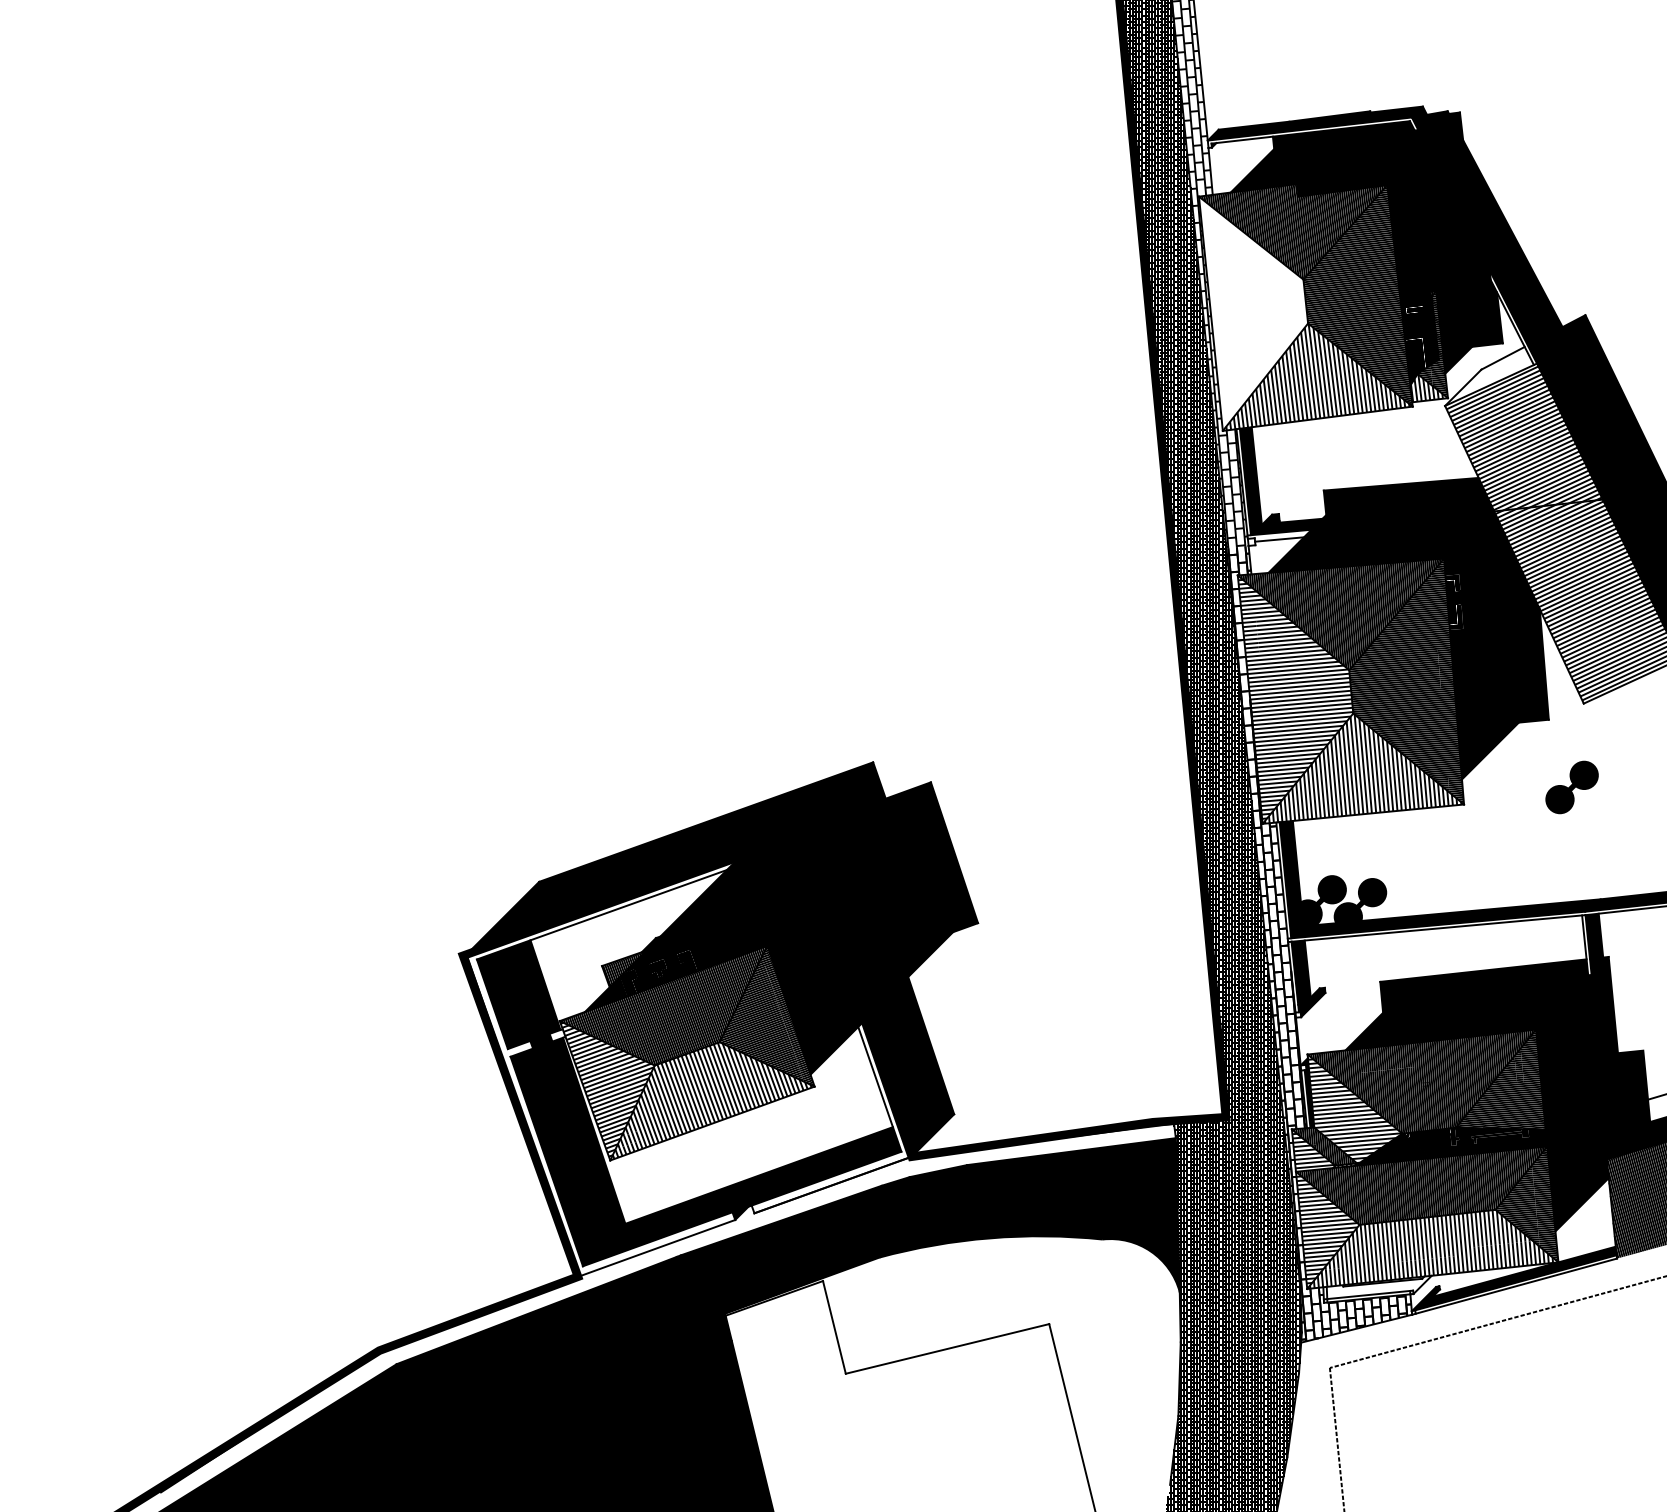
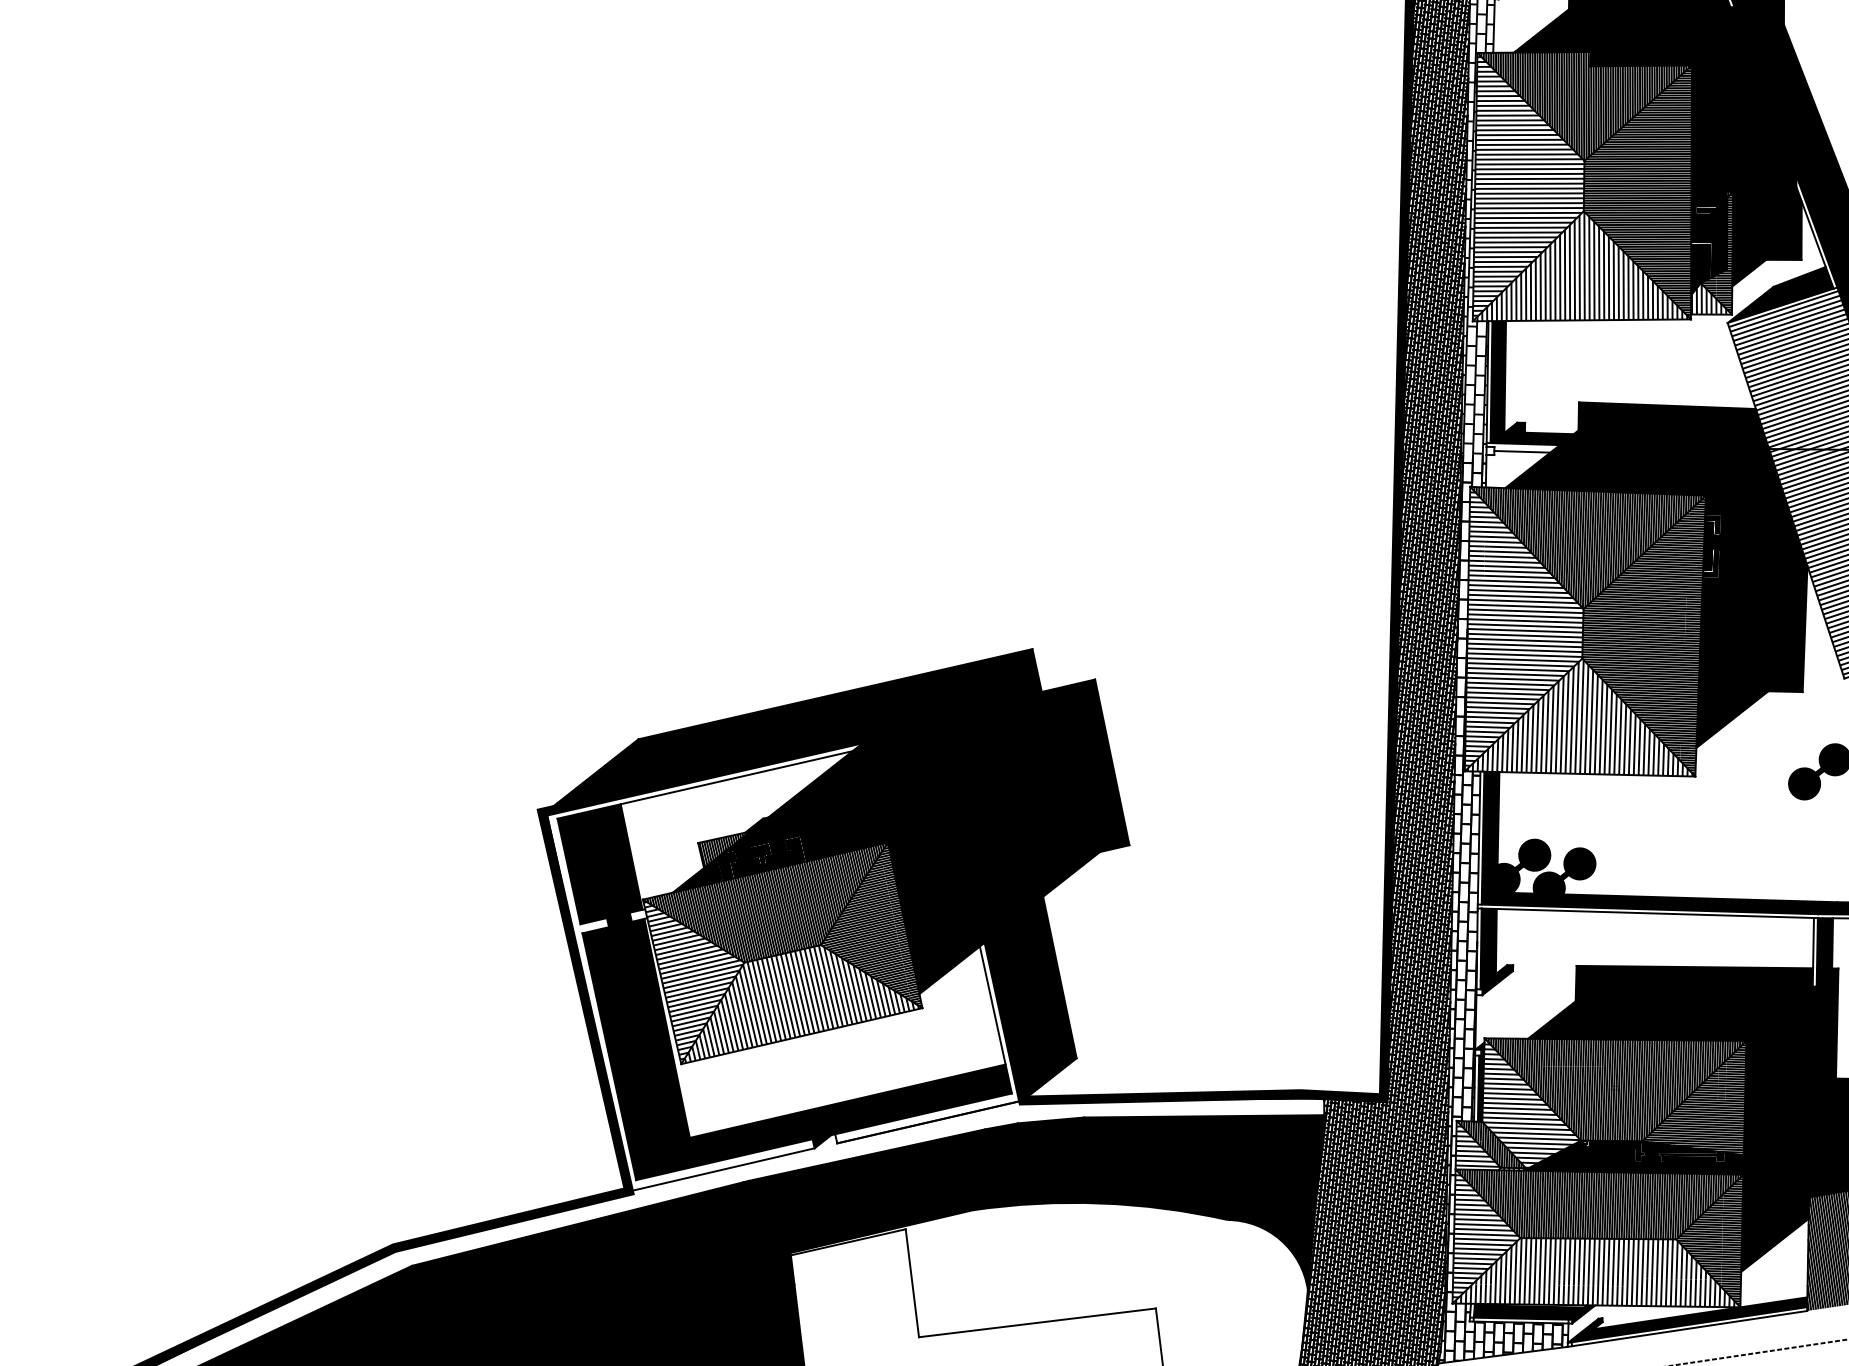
hatch: (1253, 314) -> (1523, 193), added
fill: (1489, 375) -> (1782, 294), added
fill: (1378, 1287) -> (1533, 1311), added

